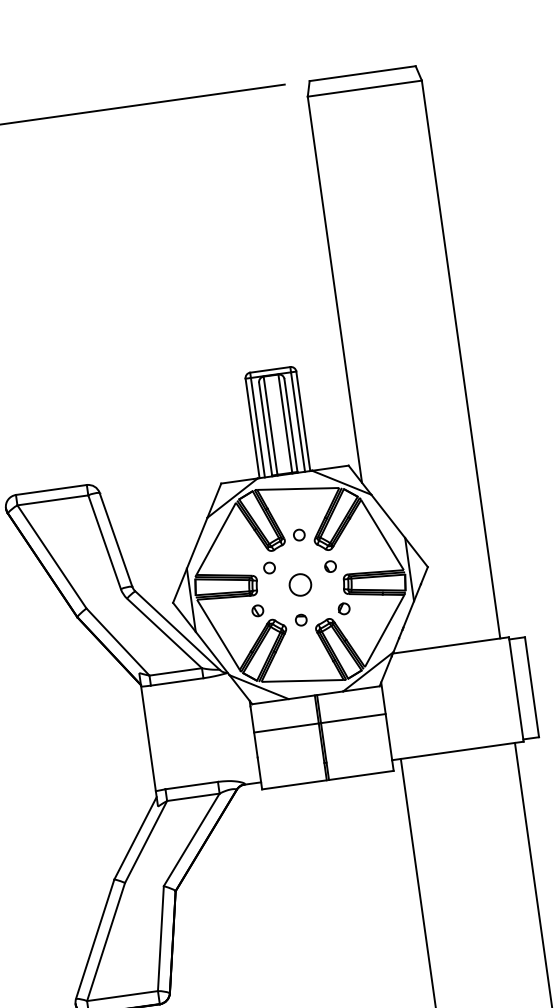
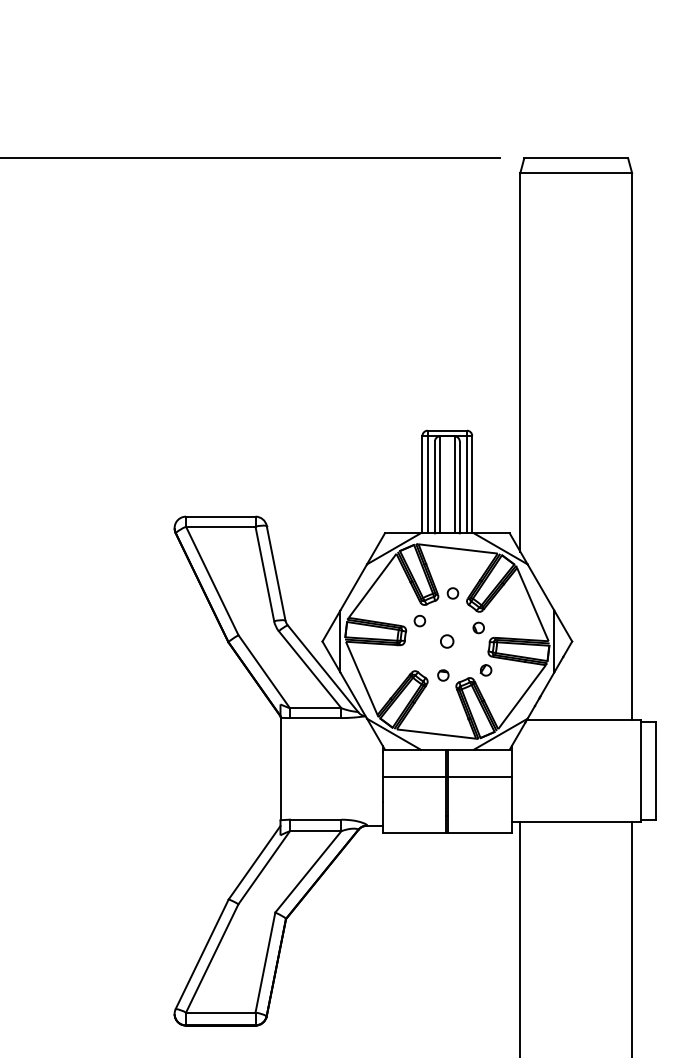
circle: (299, 585) -> (446, 641), size x0.6
part: (257, 610) -> (402, 660), removed

